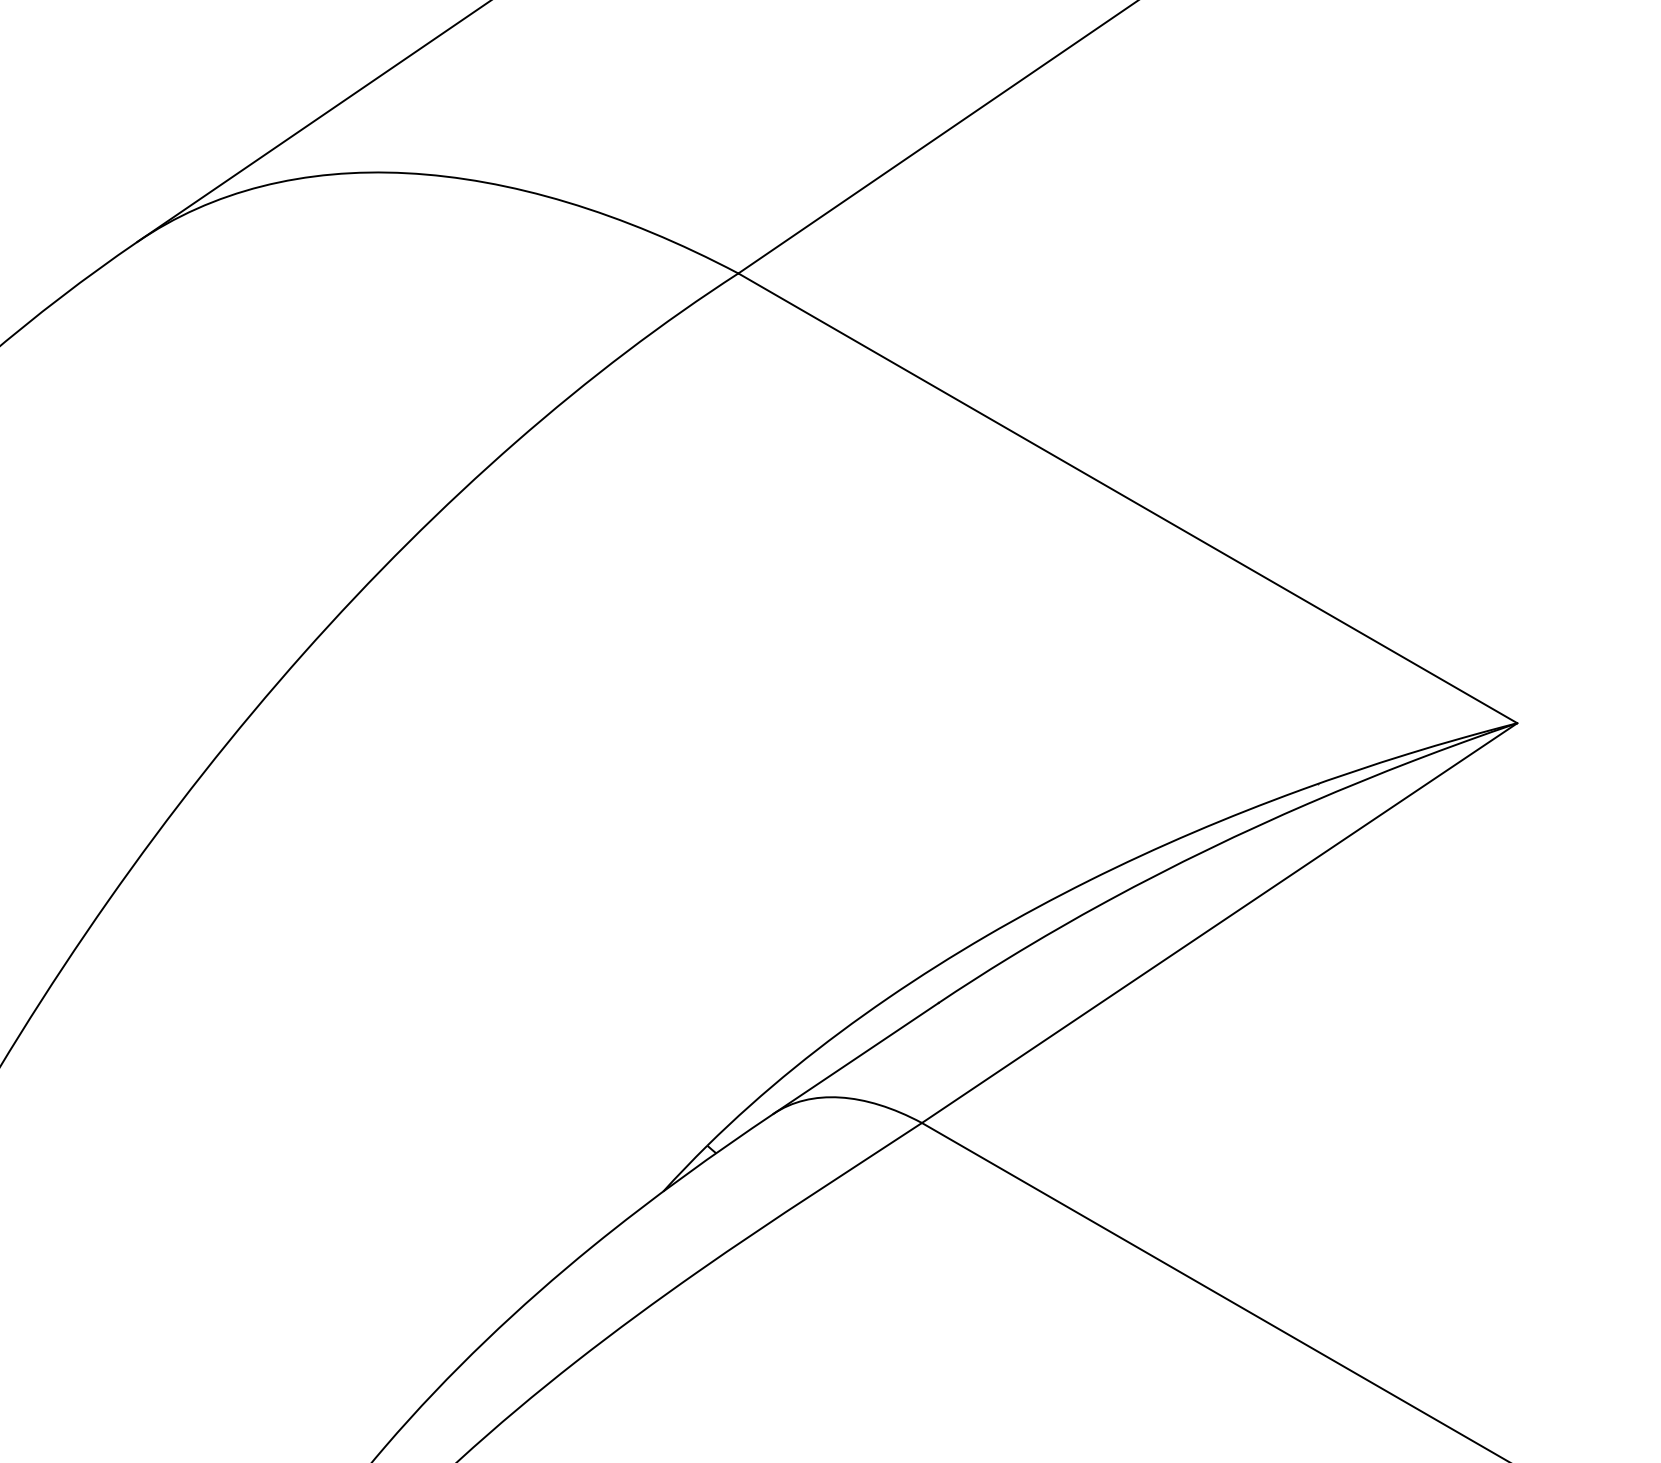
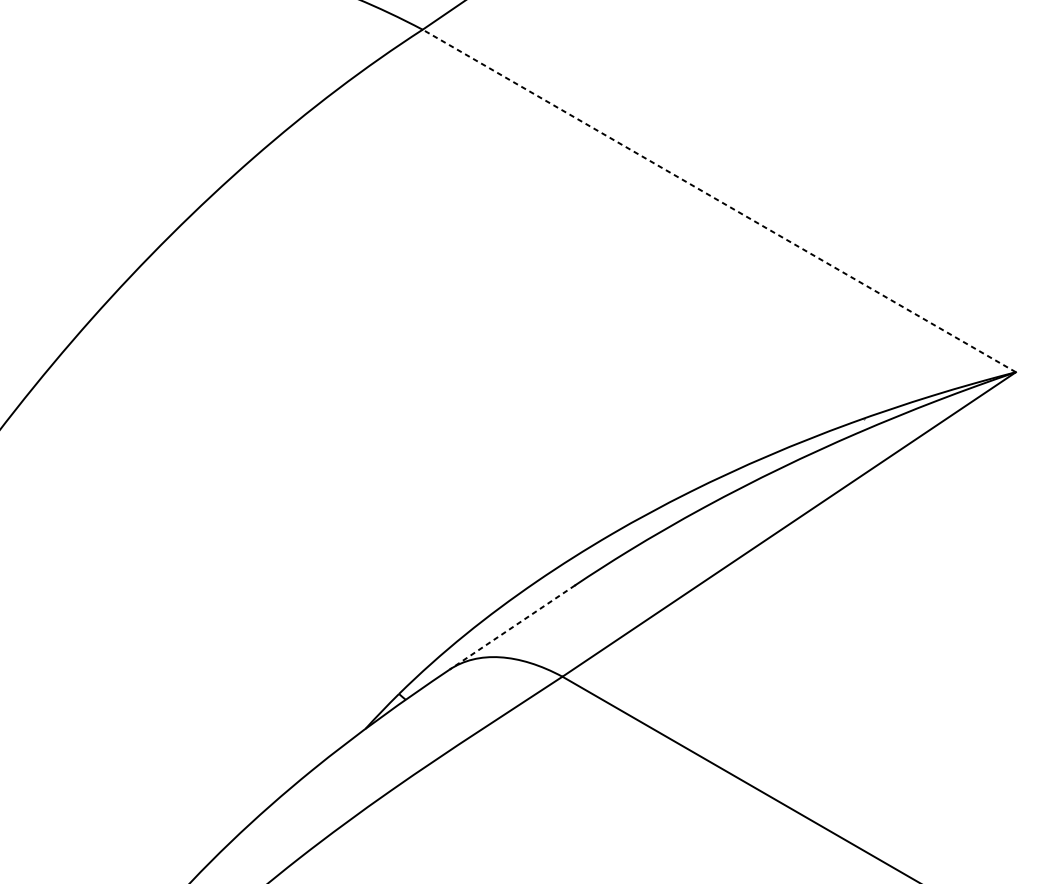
line: (1127, 498) -> (719, 201), solid -> dashed
line: (855, 1058) -> (511, 627), solid -> dashed

